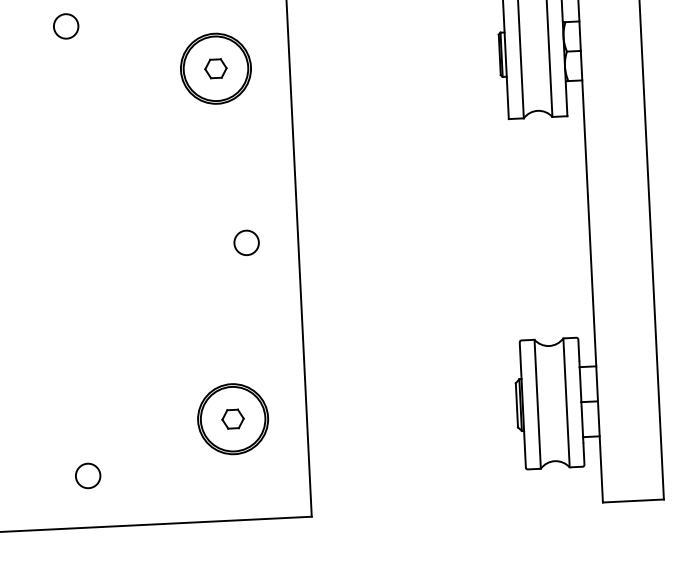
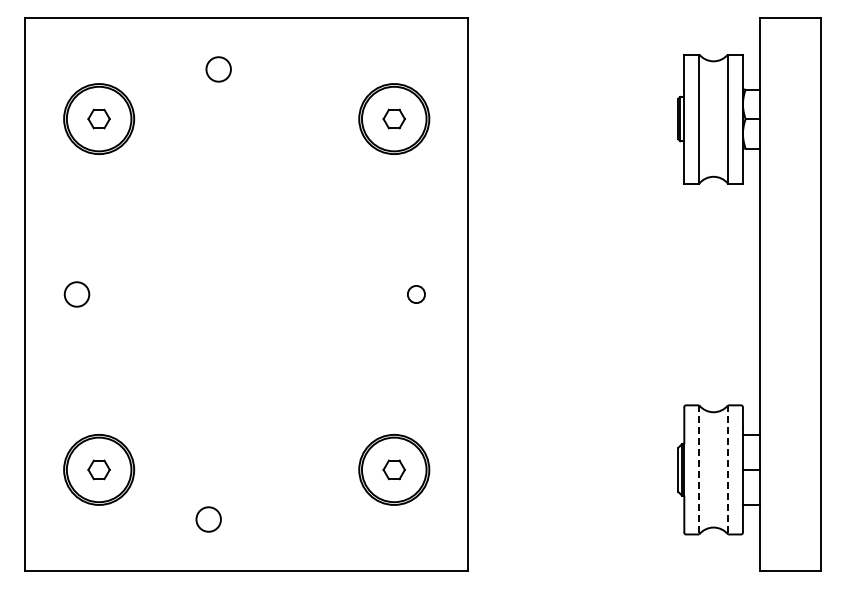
circle: (65, 26) -> (218, 69), moved
circle: (246, 242) -> (416, 294), size x0.7
line: (566, 402) -> (728, 469), solid -> dashed
line: (537, 403) -> (699, 469), solid -> dashed
circle: (87, 475) -> (208, 519), moved

